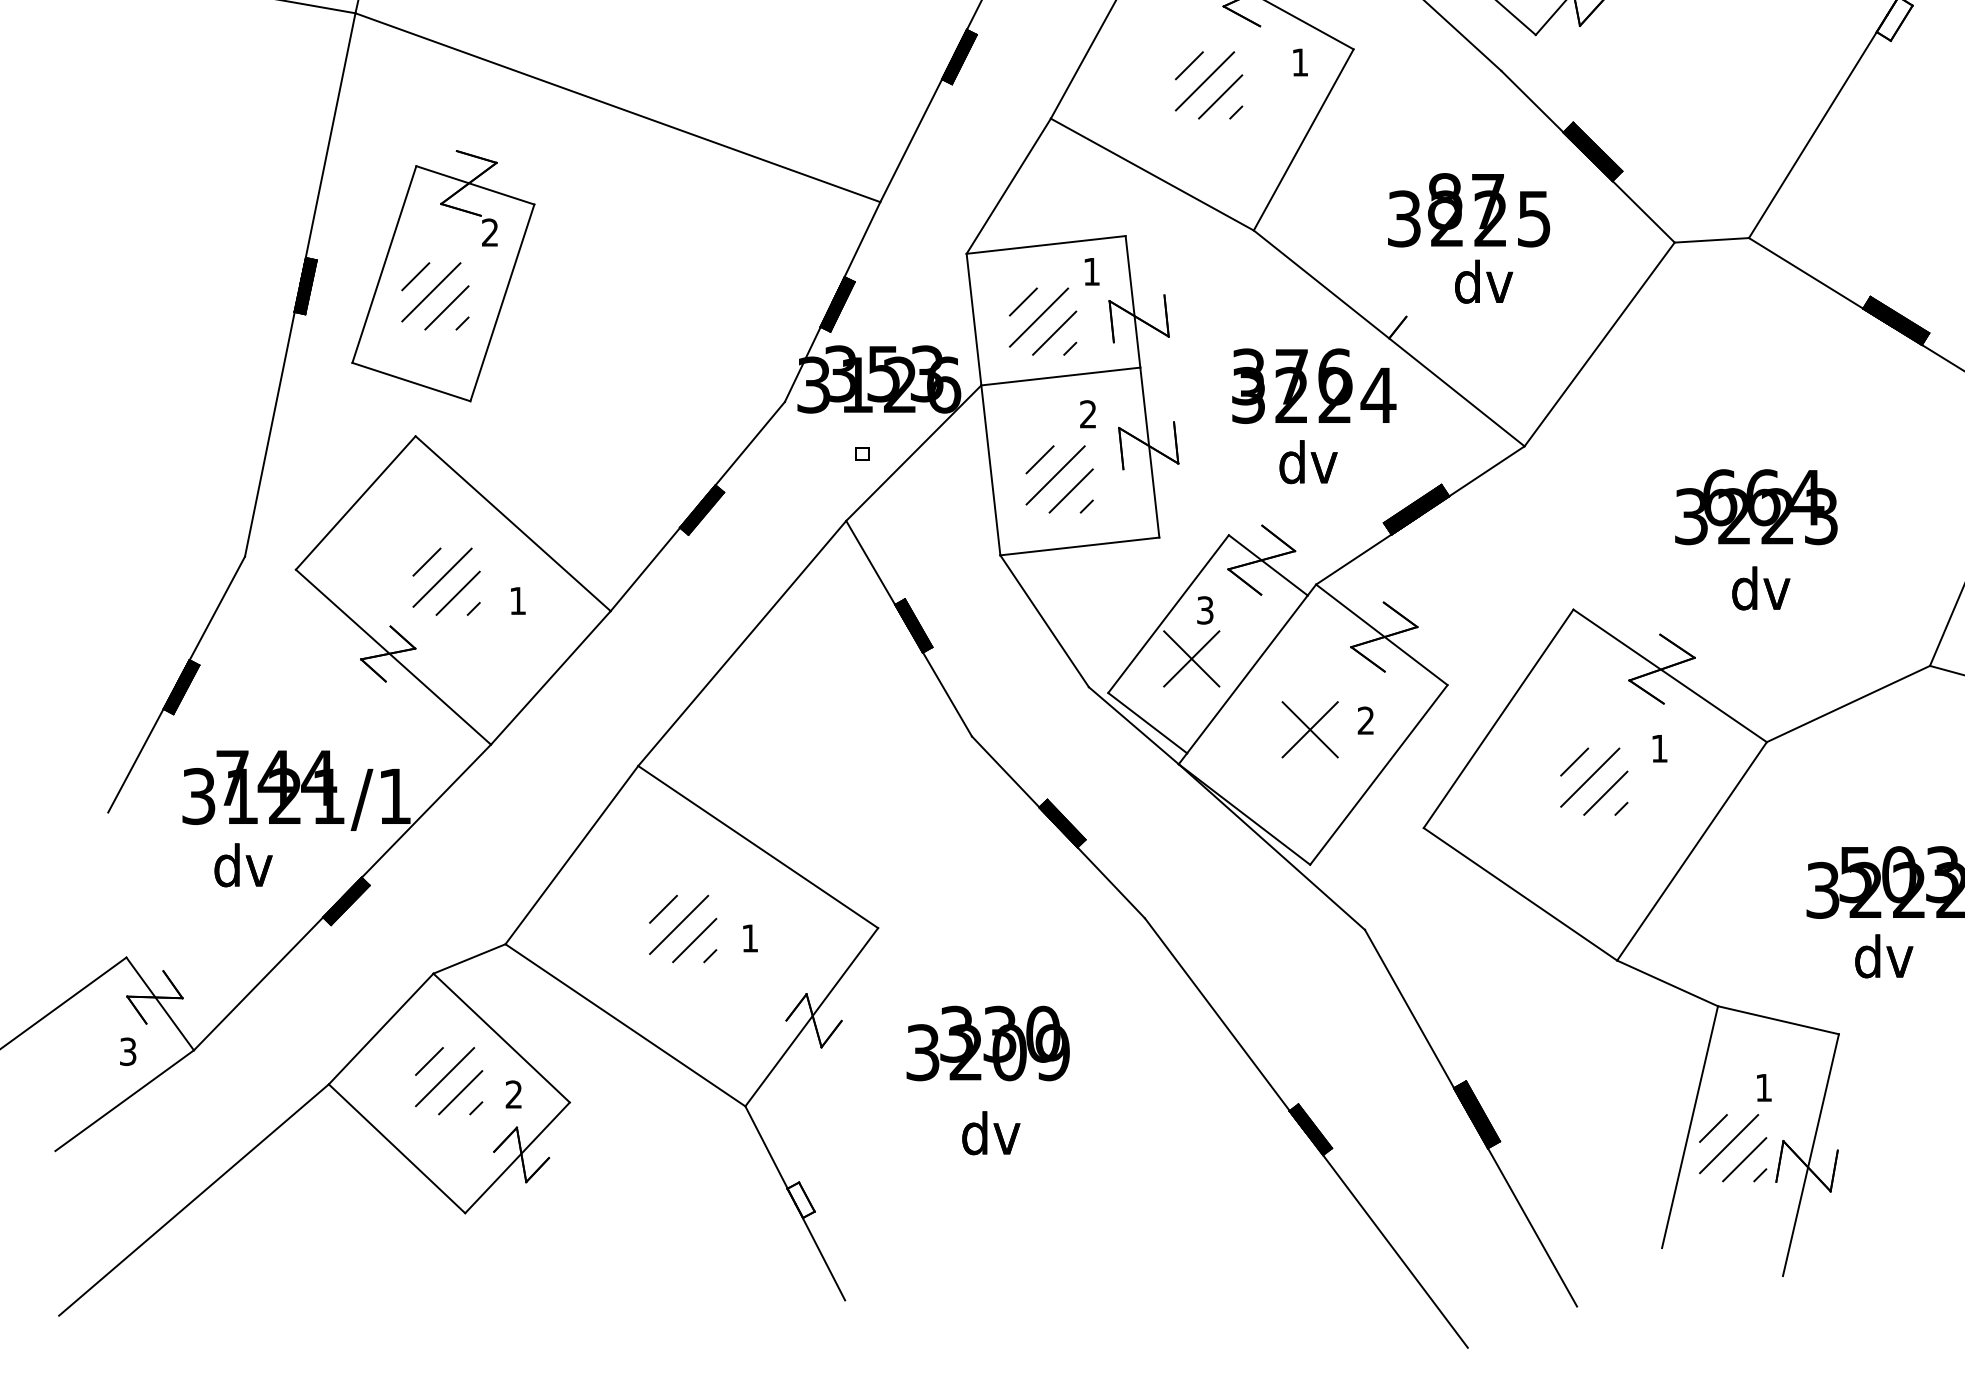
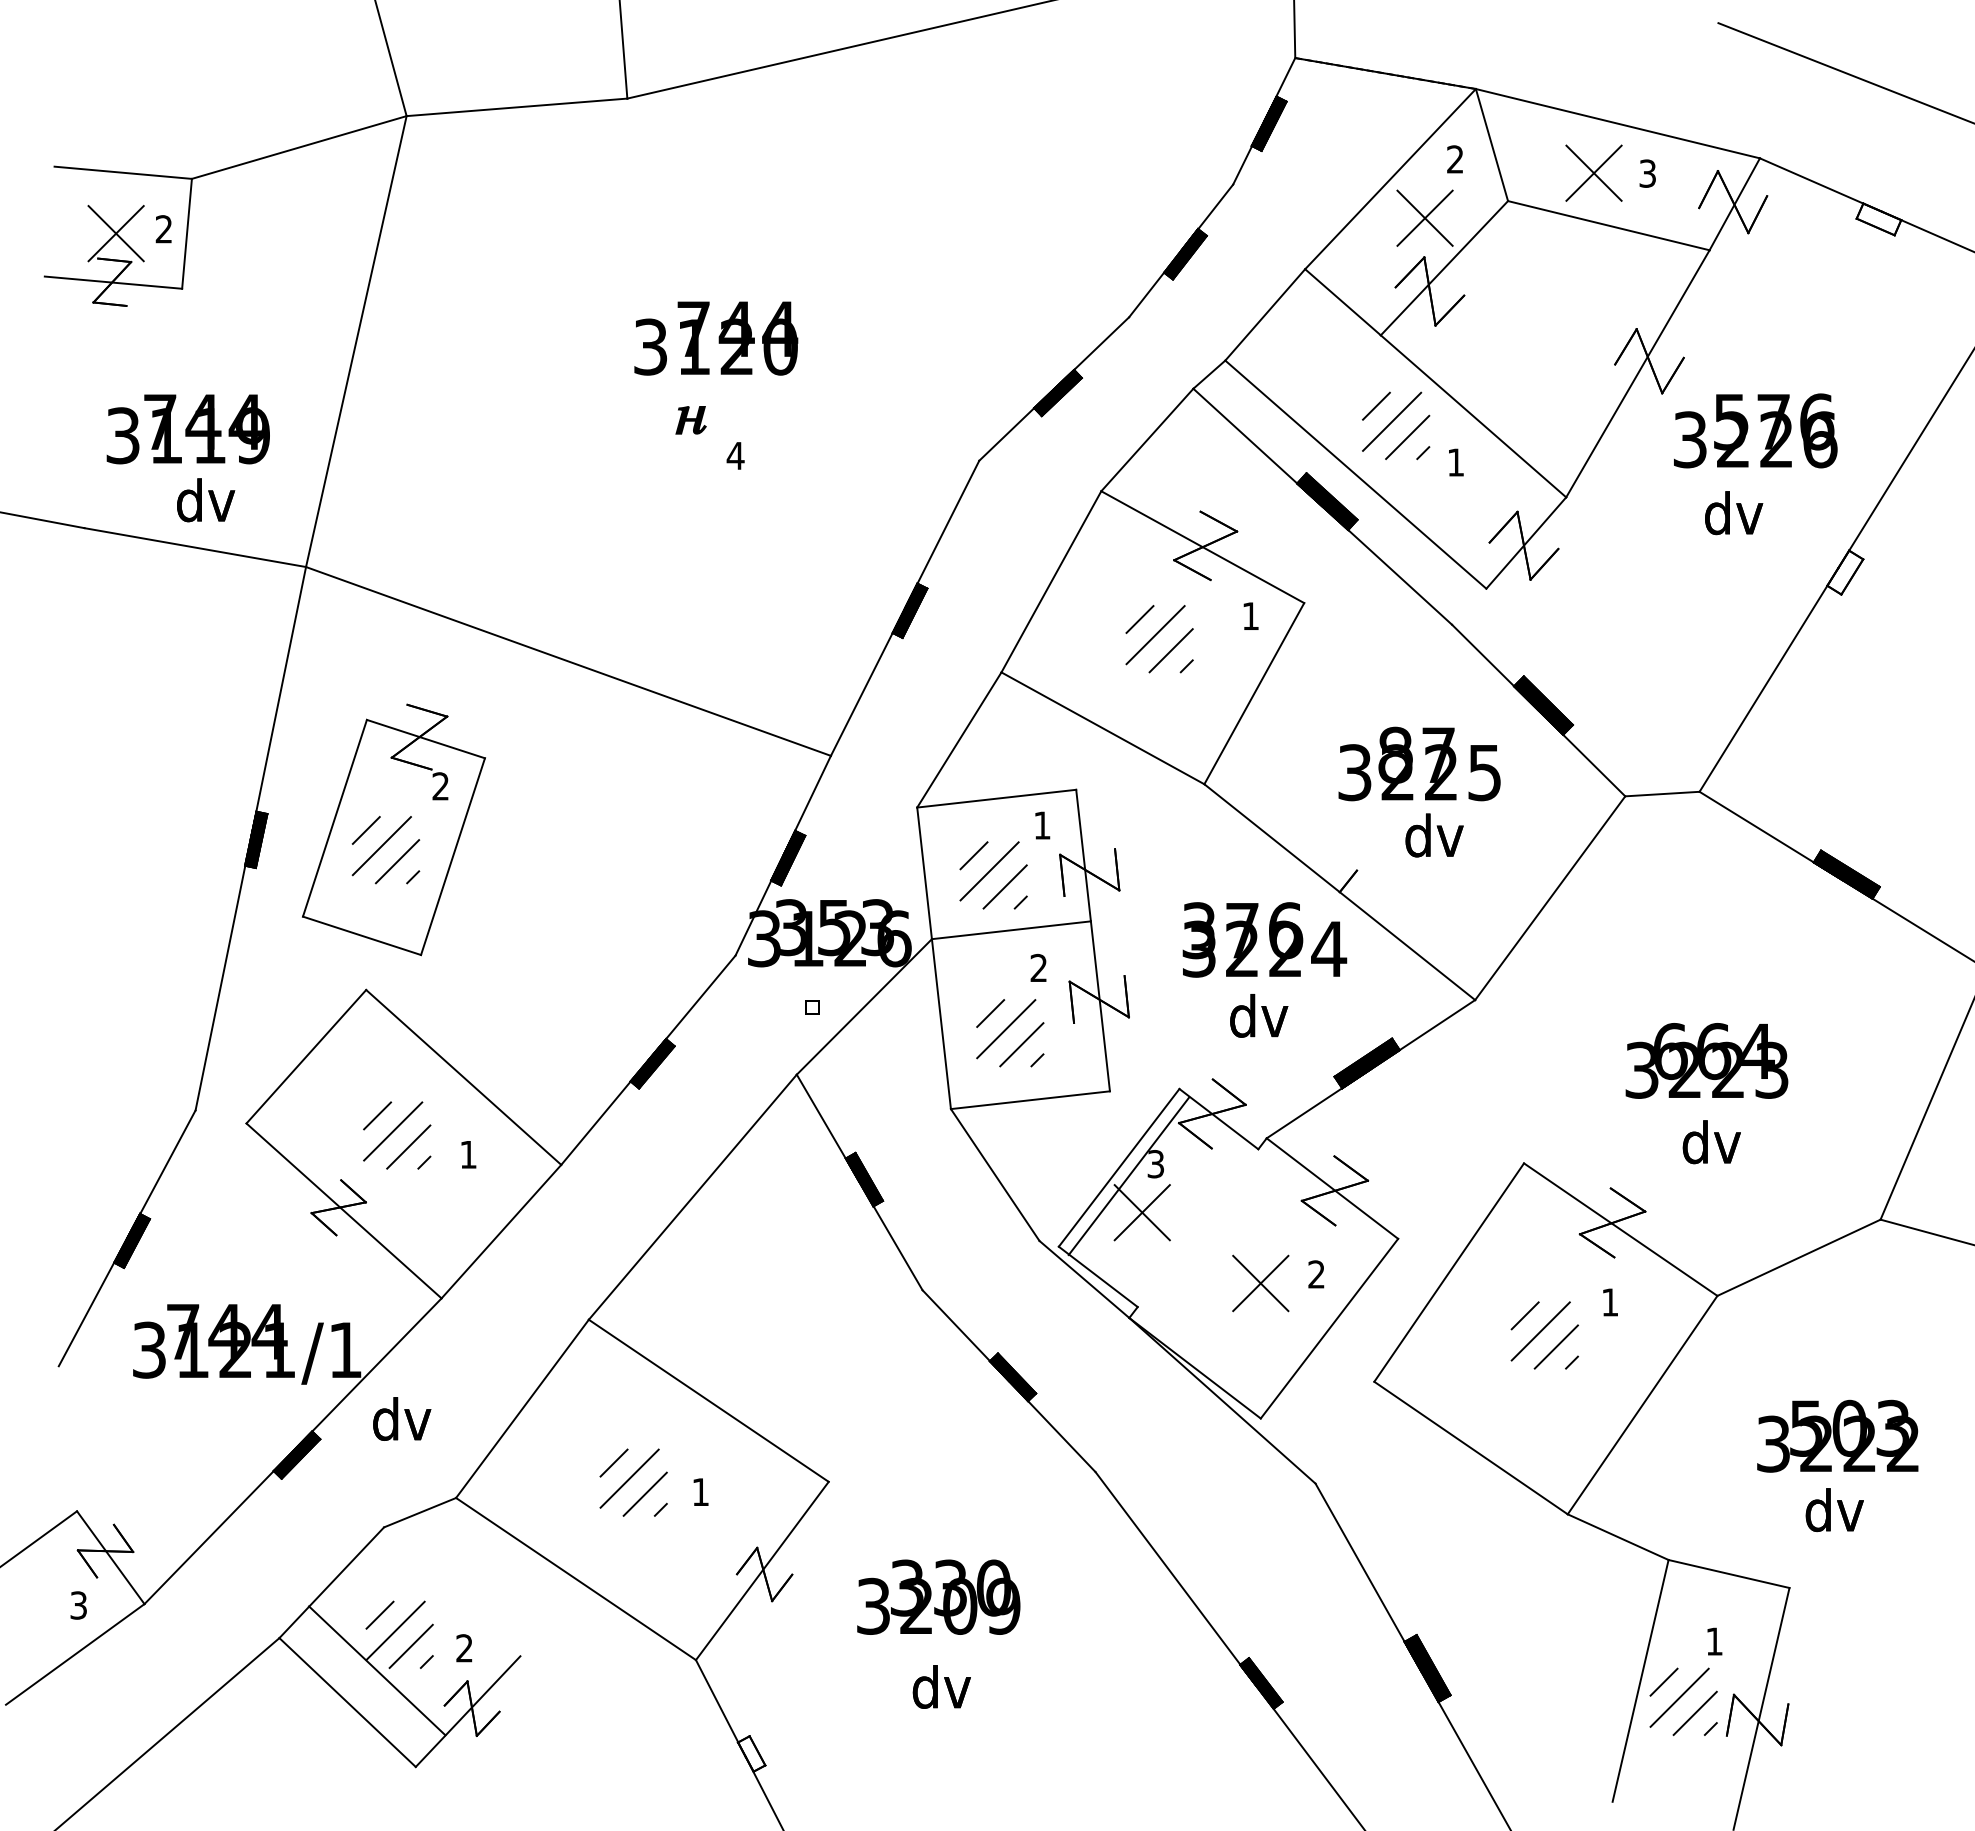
line: (1246, 674) -> (1128, 1176), moved
text: (243, 864) -> (402, 1418), moved
line: (501, 1037) -> (377, 1670), moved

